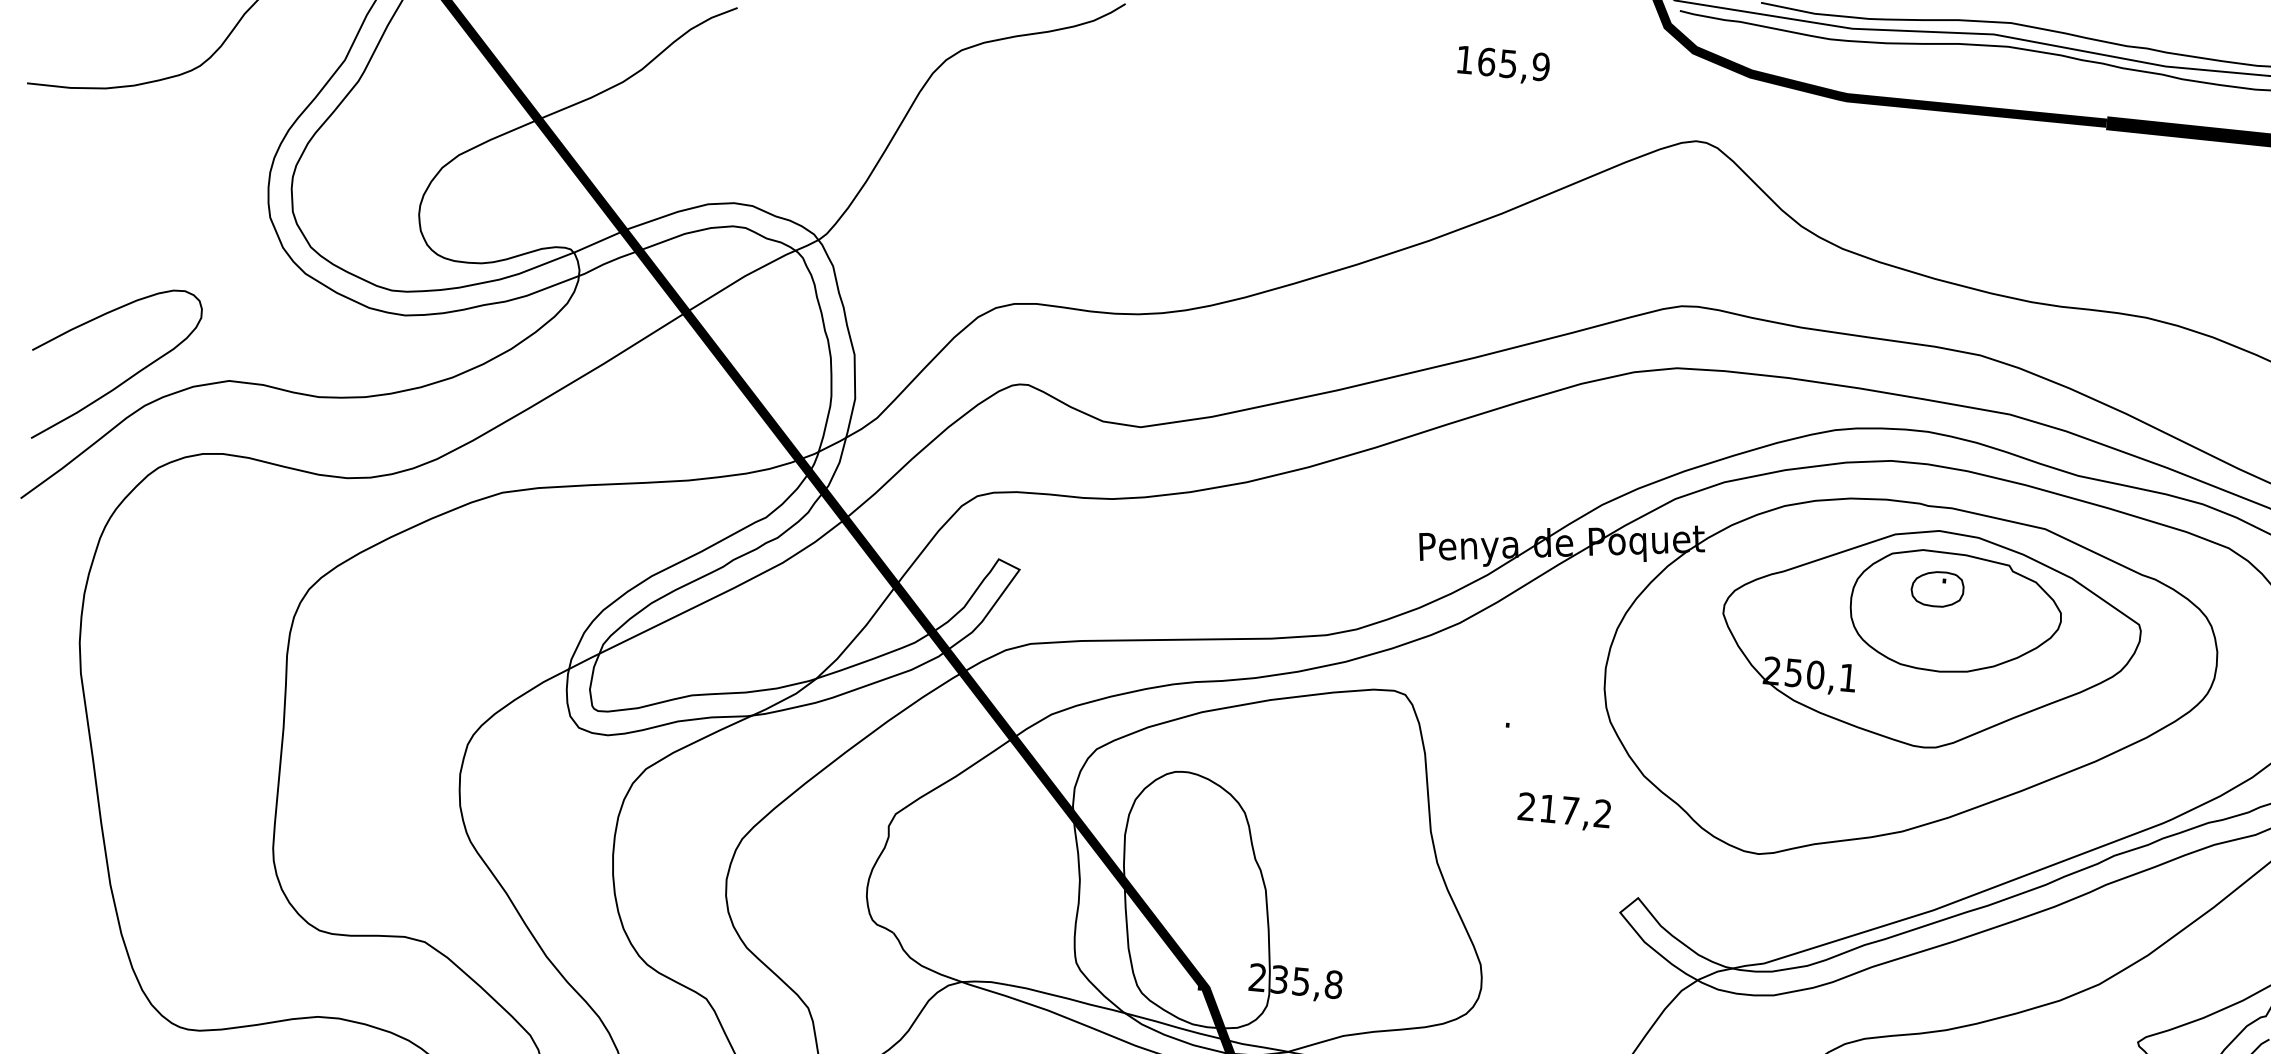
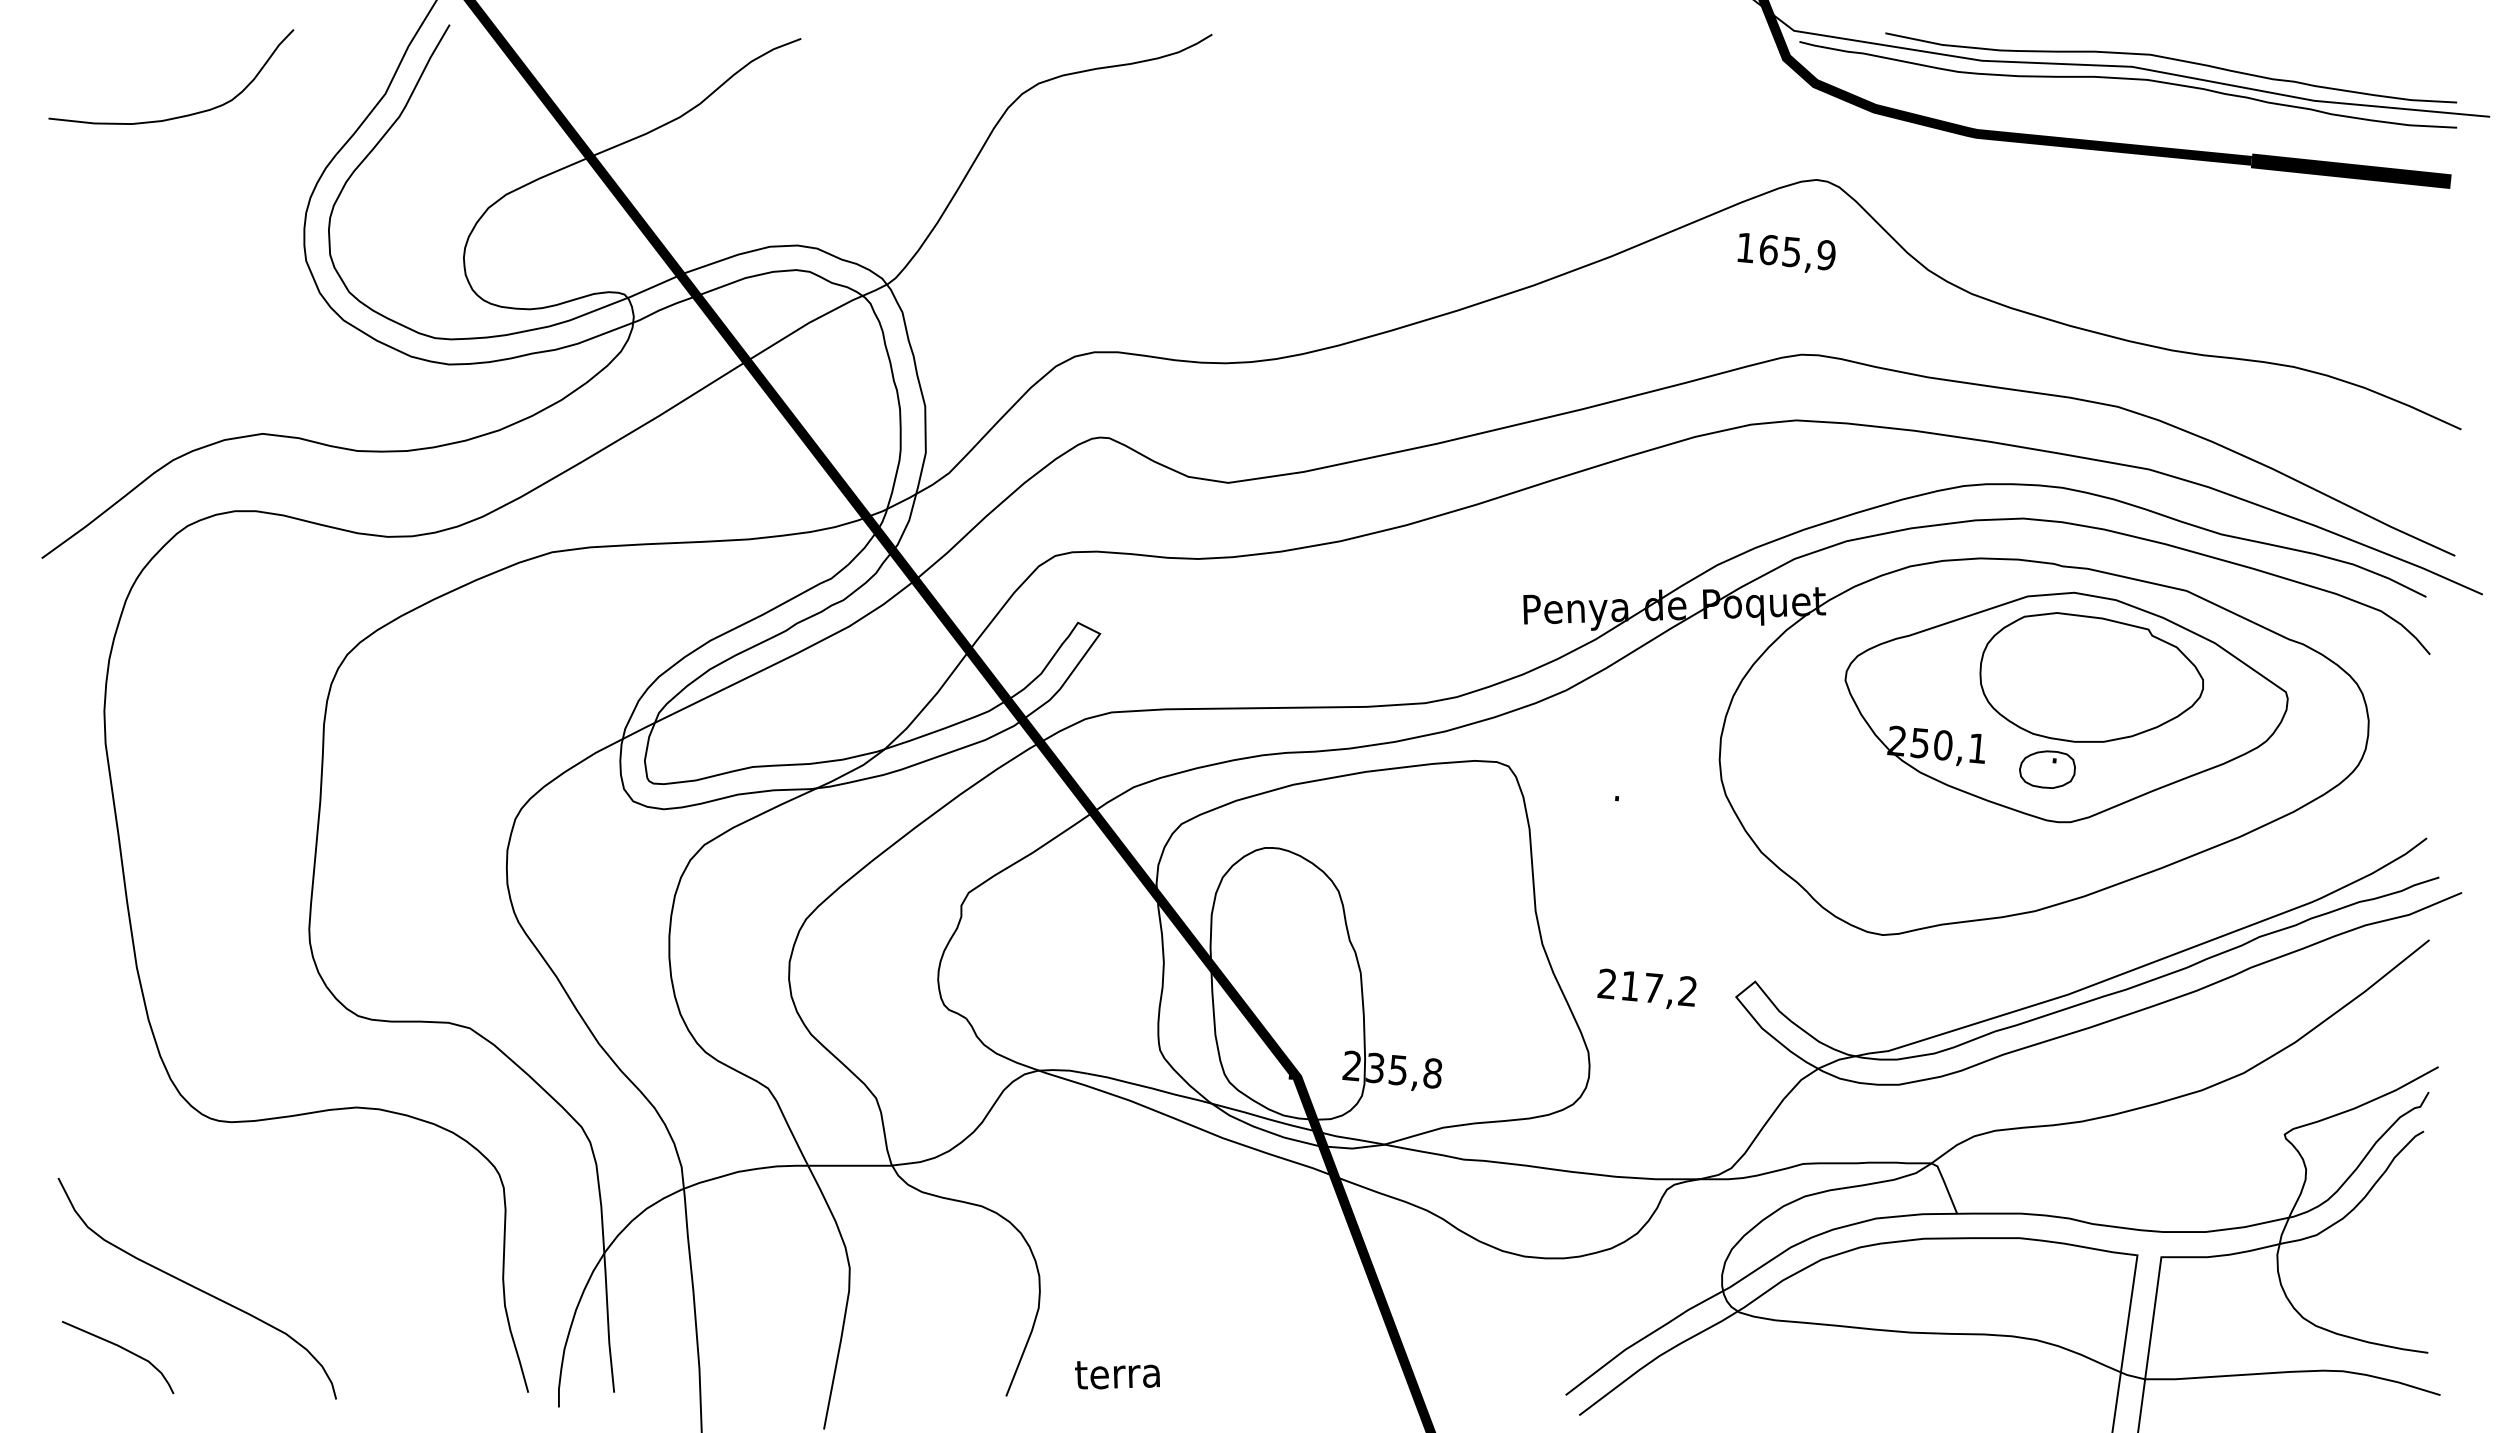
text: (1503, 64) -> (1786, 252), moved
curve: (126, 379) -> (153, 432), removed
part: (1937, 589) -> (2047, 769), moved
text: (1563, 811) -> (1646, 988), moved

